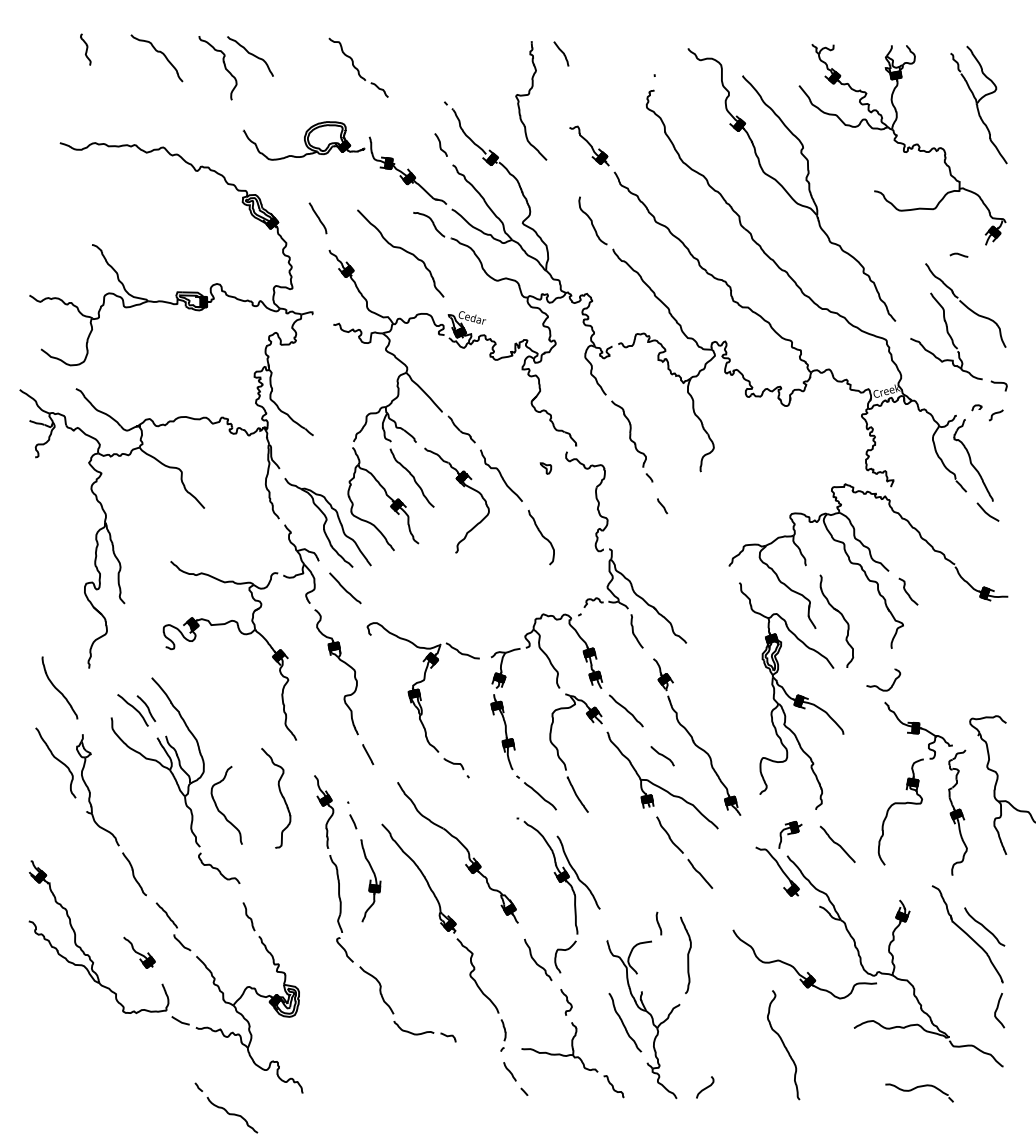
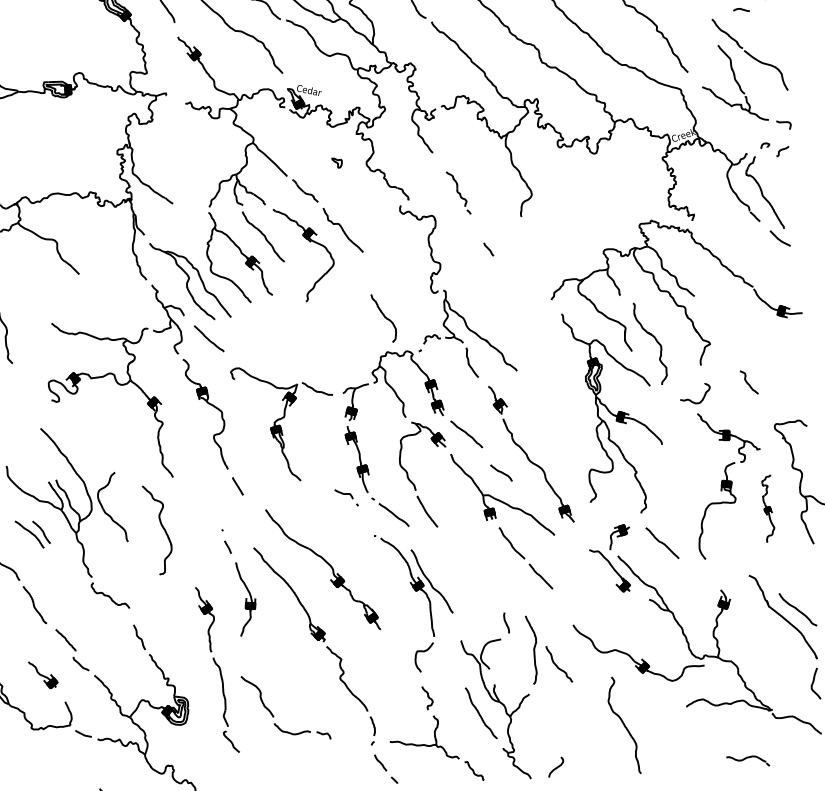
part: (632, 441) -> (458, 193), size x0.6
part: (545, 468) -> (336, 163), moved
curve: (541, 536) -> (384, 317), moved
curve: (907, 592) -> (748, 383), moved
part: (136, 710) -> (32, 534), moved
part: (456, 768) -> (346, 498), moved
curve: (218, 807) -> (104, 509), moved
part: (957, 812) -> (767, 508), size x0.6
part: (333, 868) -> (217, 669), moved
curve: (536, 961) -> (557, 665), moved
part: (919, 1092) -> (747, 761), size x0.7

